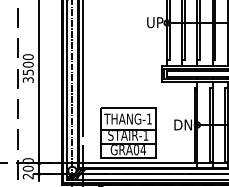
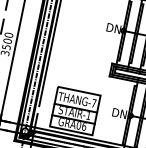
text: (154, 22) -> (113, 28), UP -> DN
text: (149, 118) -> (94, 102), THANG-1 -> THANG-7
text: (142, 150) -> (83, 126), GRA04 -> GRA06

